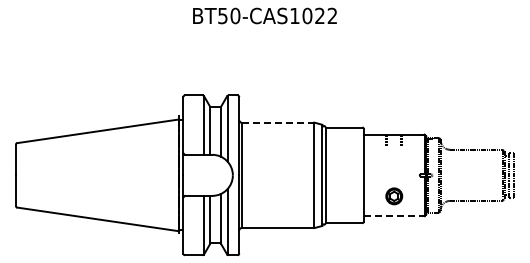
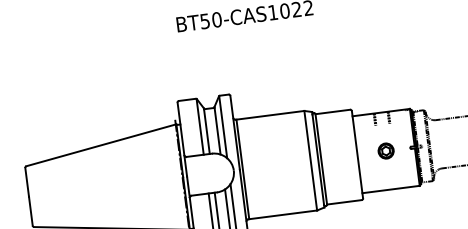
line: (278, 122) -> (270, 115), dashed -> solid
part: (394, 196) -> (386, 151), moved
line: (394, 216) -> (391, 189), dashed -> solid

